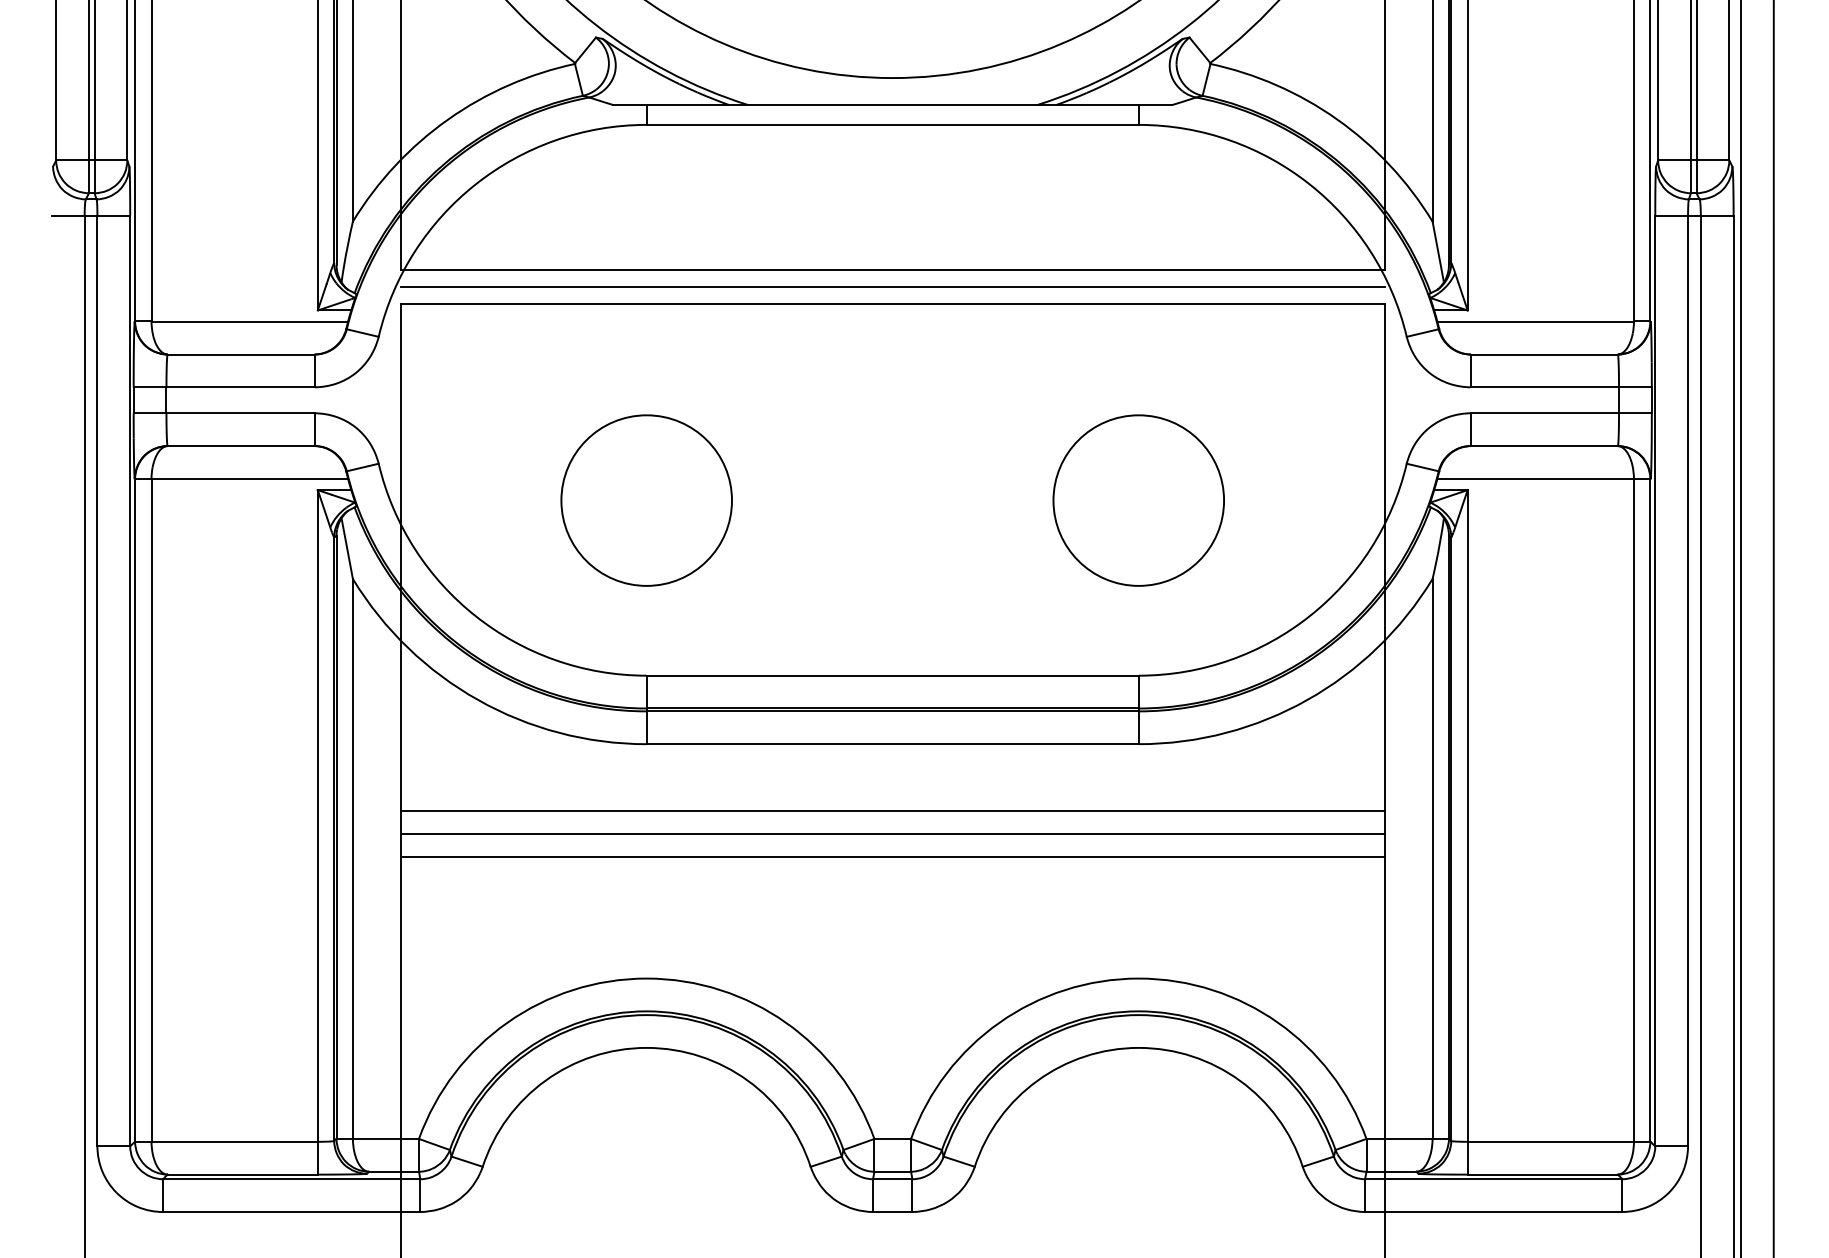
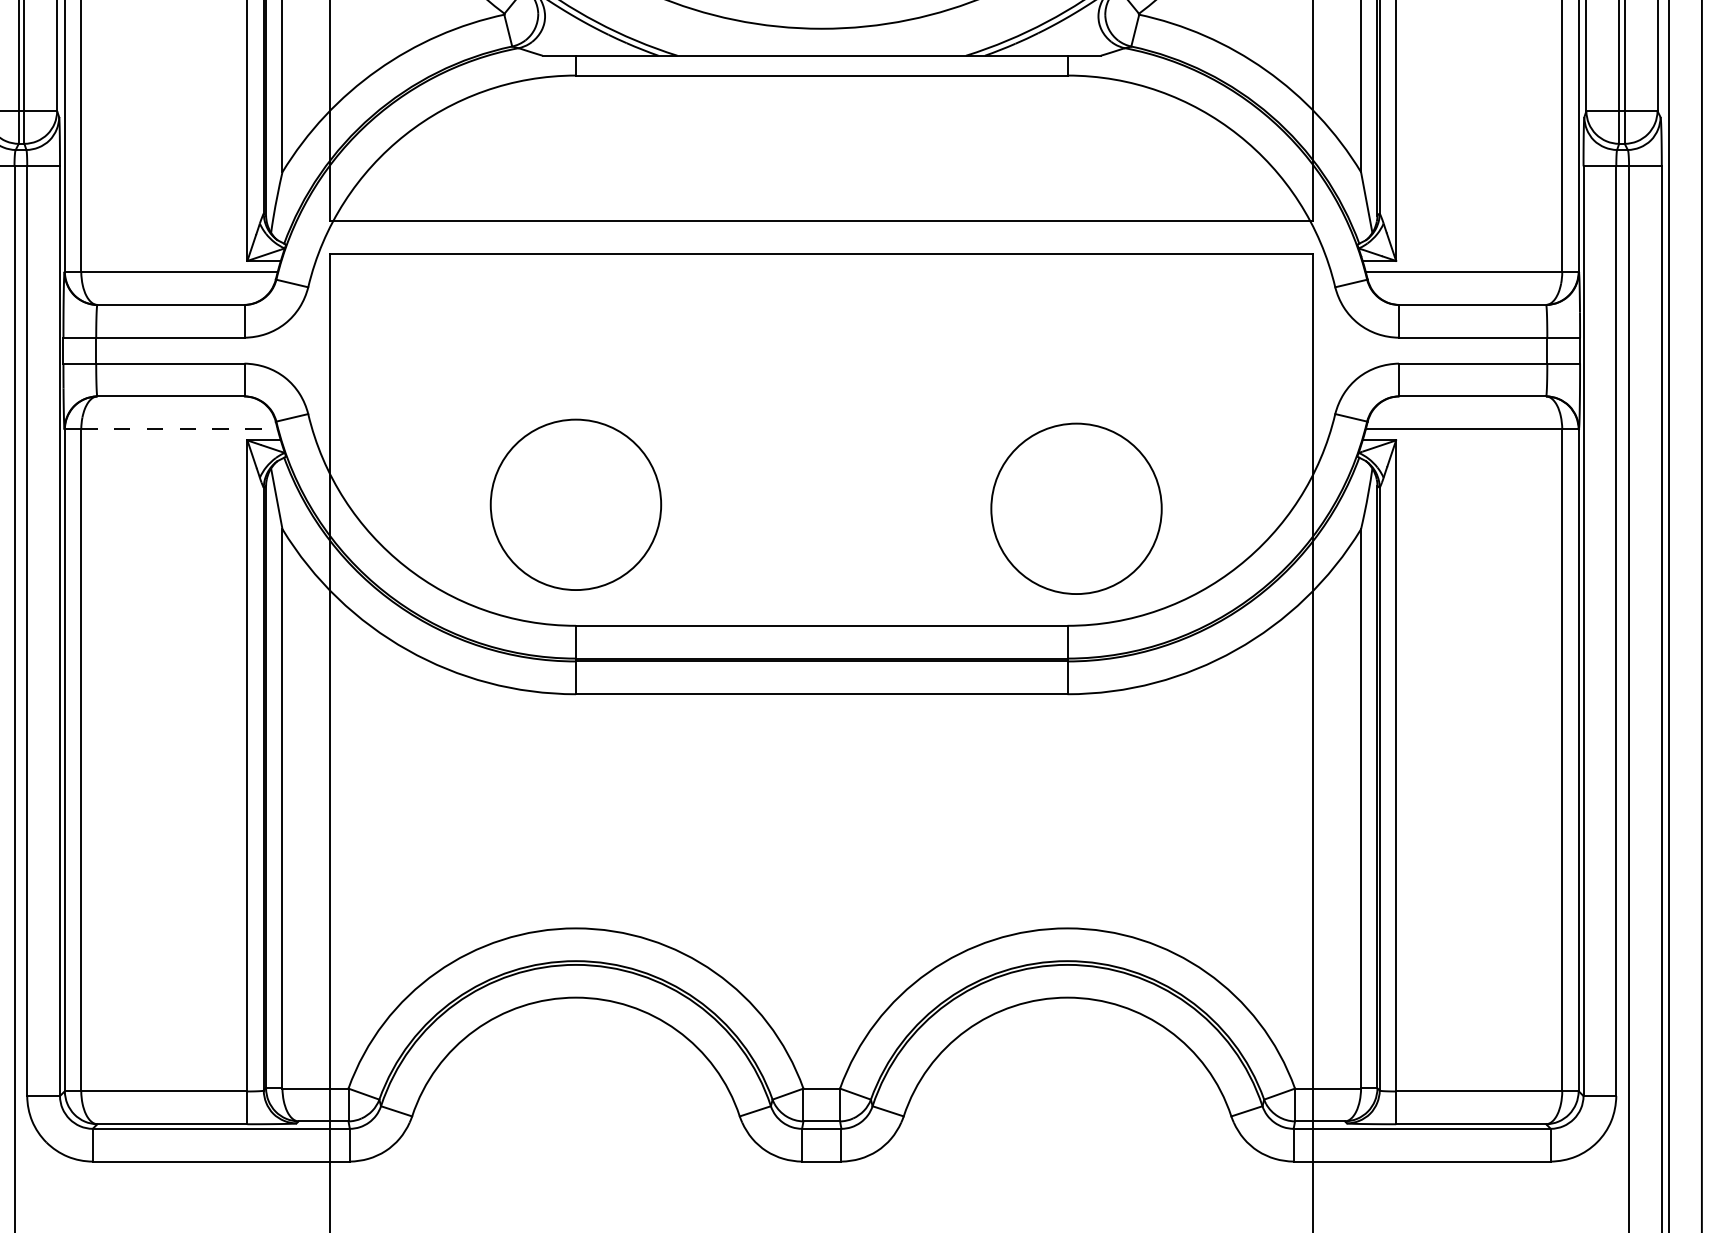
line: (892, 287) -> (821, 238), removed
line: (250, 478) -> (180, 428), solid -> dashed
circle: (646, 500) -> (575, 504), moved
circle: (1138, 500) -> (1076, 508), moved
line: (892, 810) -> (821, 760), removed
line: (892, 833) -> (821, 783), removed
line: (892, 856) -> (821, 806), removed

